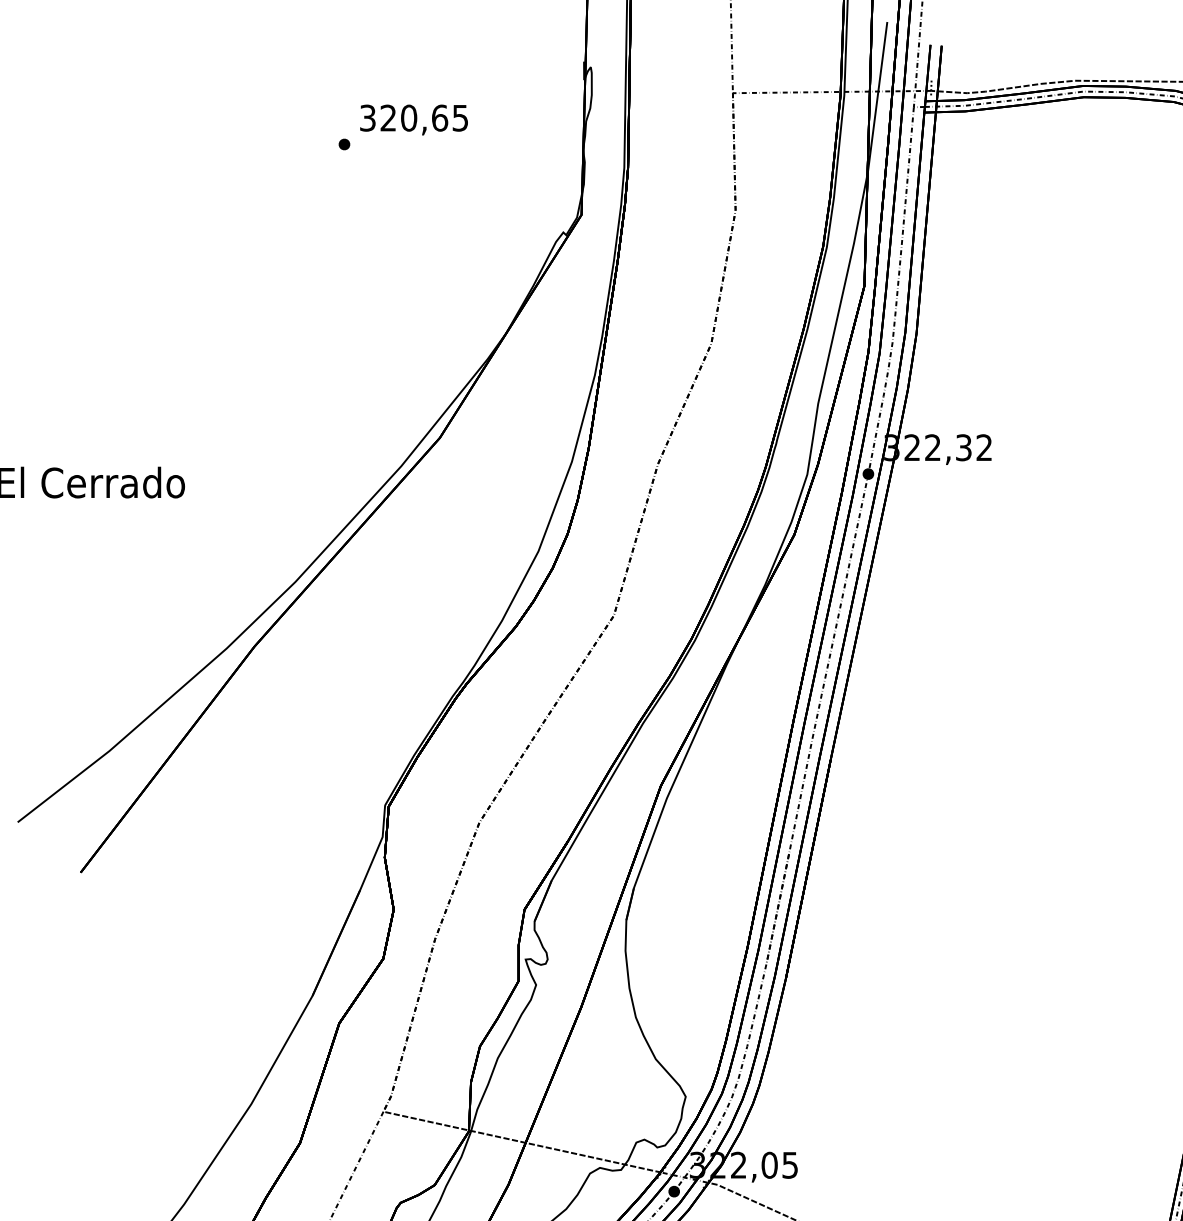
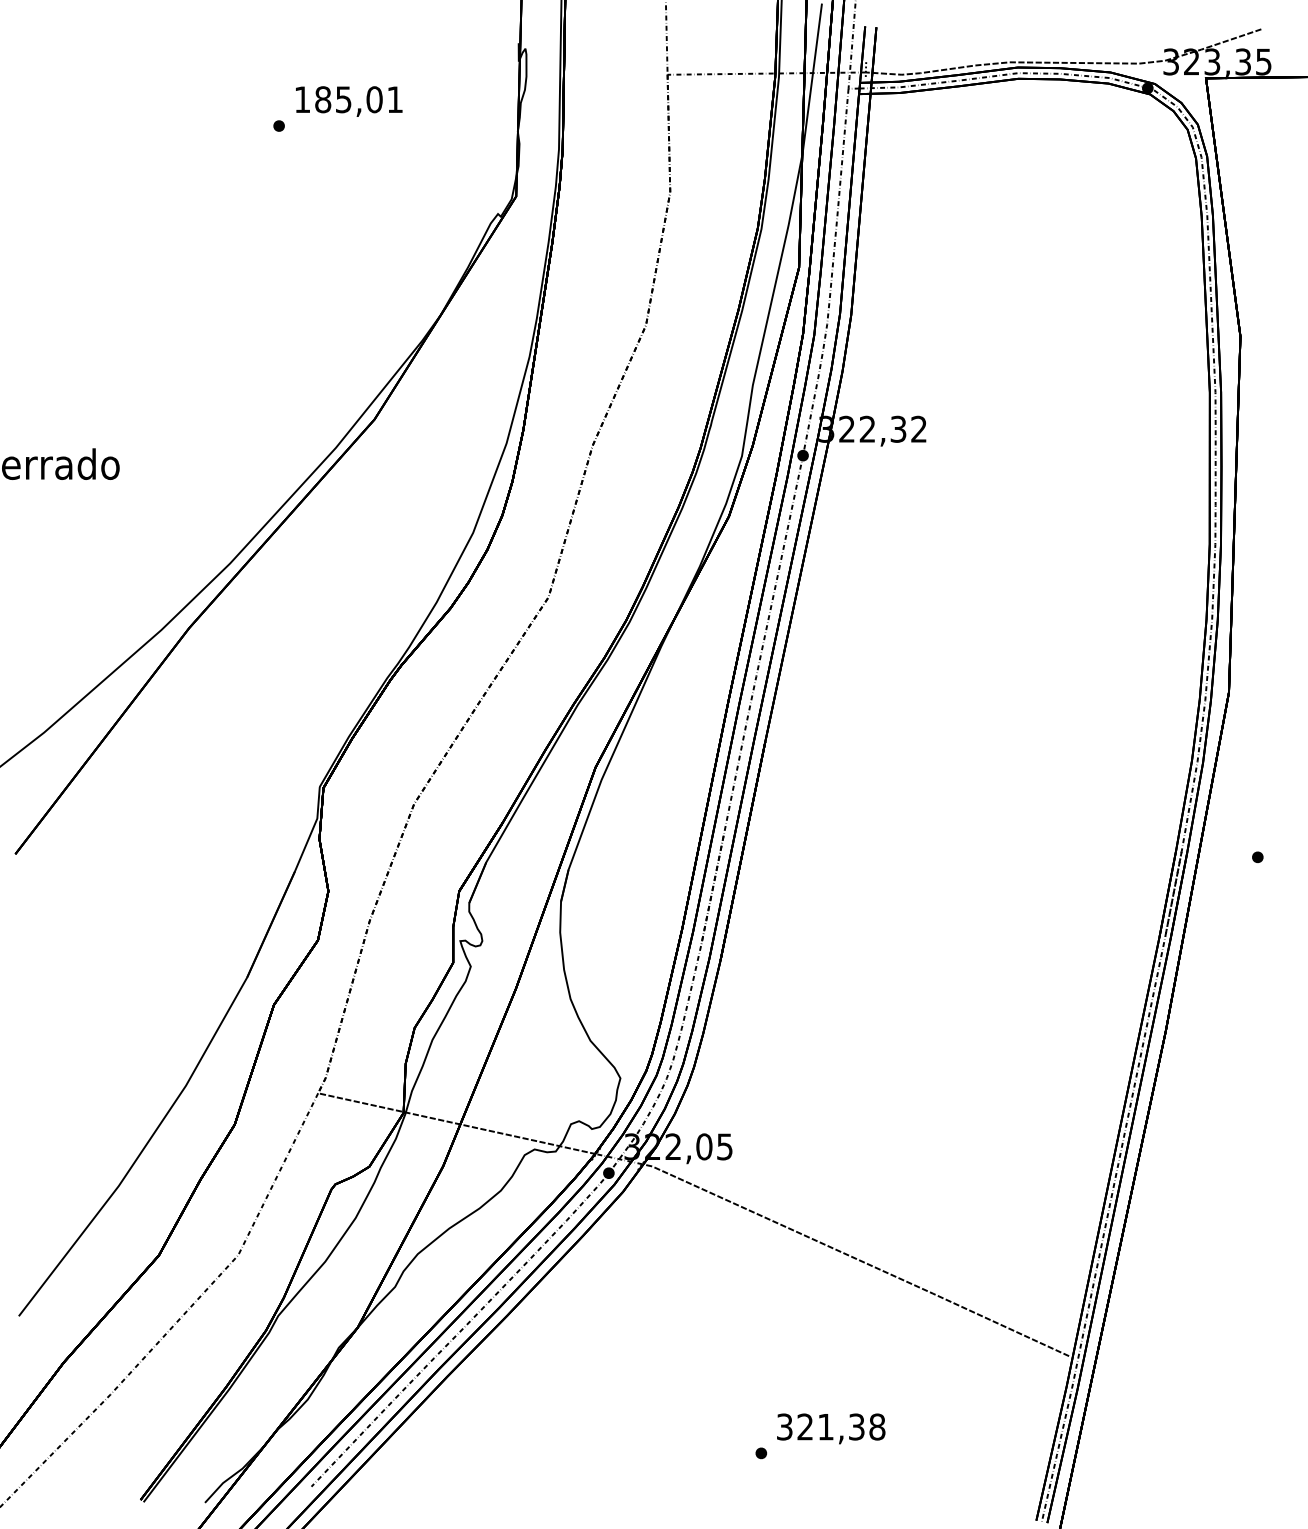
text: (413, 117) -> (348, 99), 320,65 -> 185,01

